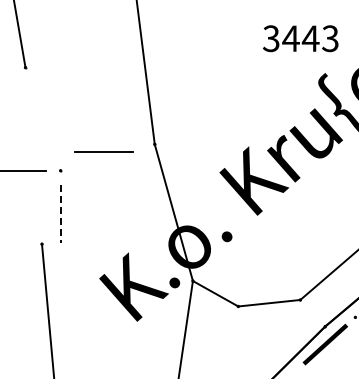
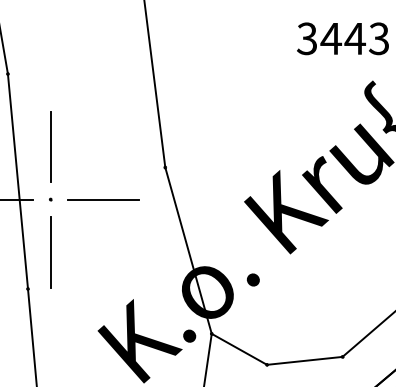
line: (60, 127) -> (50, 146), added
line: (103, 151) -> (102, 199), moved
line: (33, 155) -> (17, 181), added
line: (60, 214) -> (50, 252), dashed -> solid

